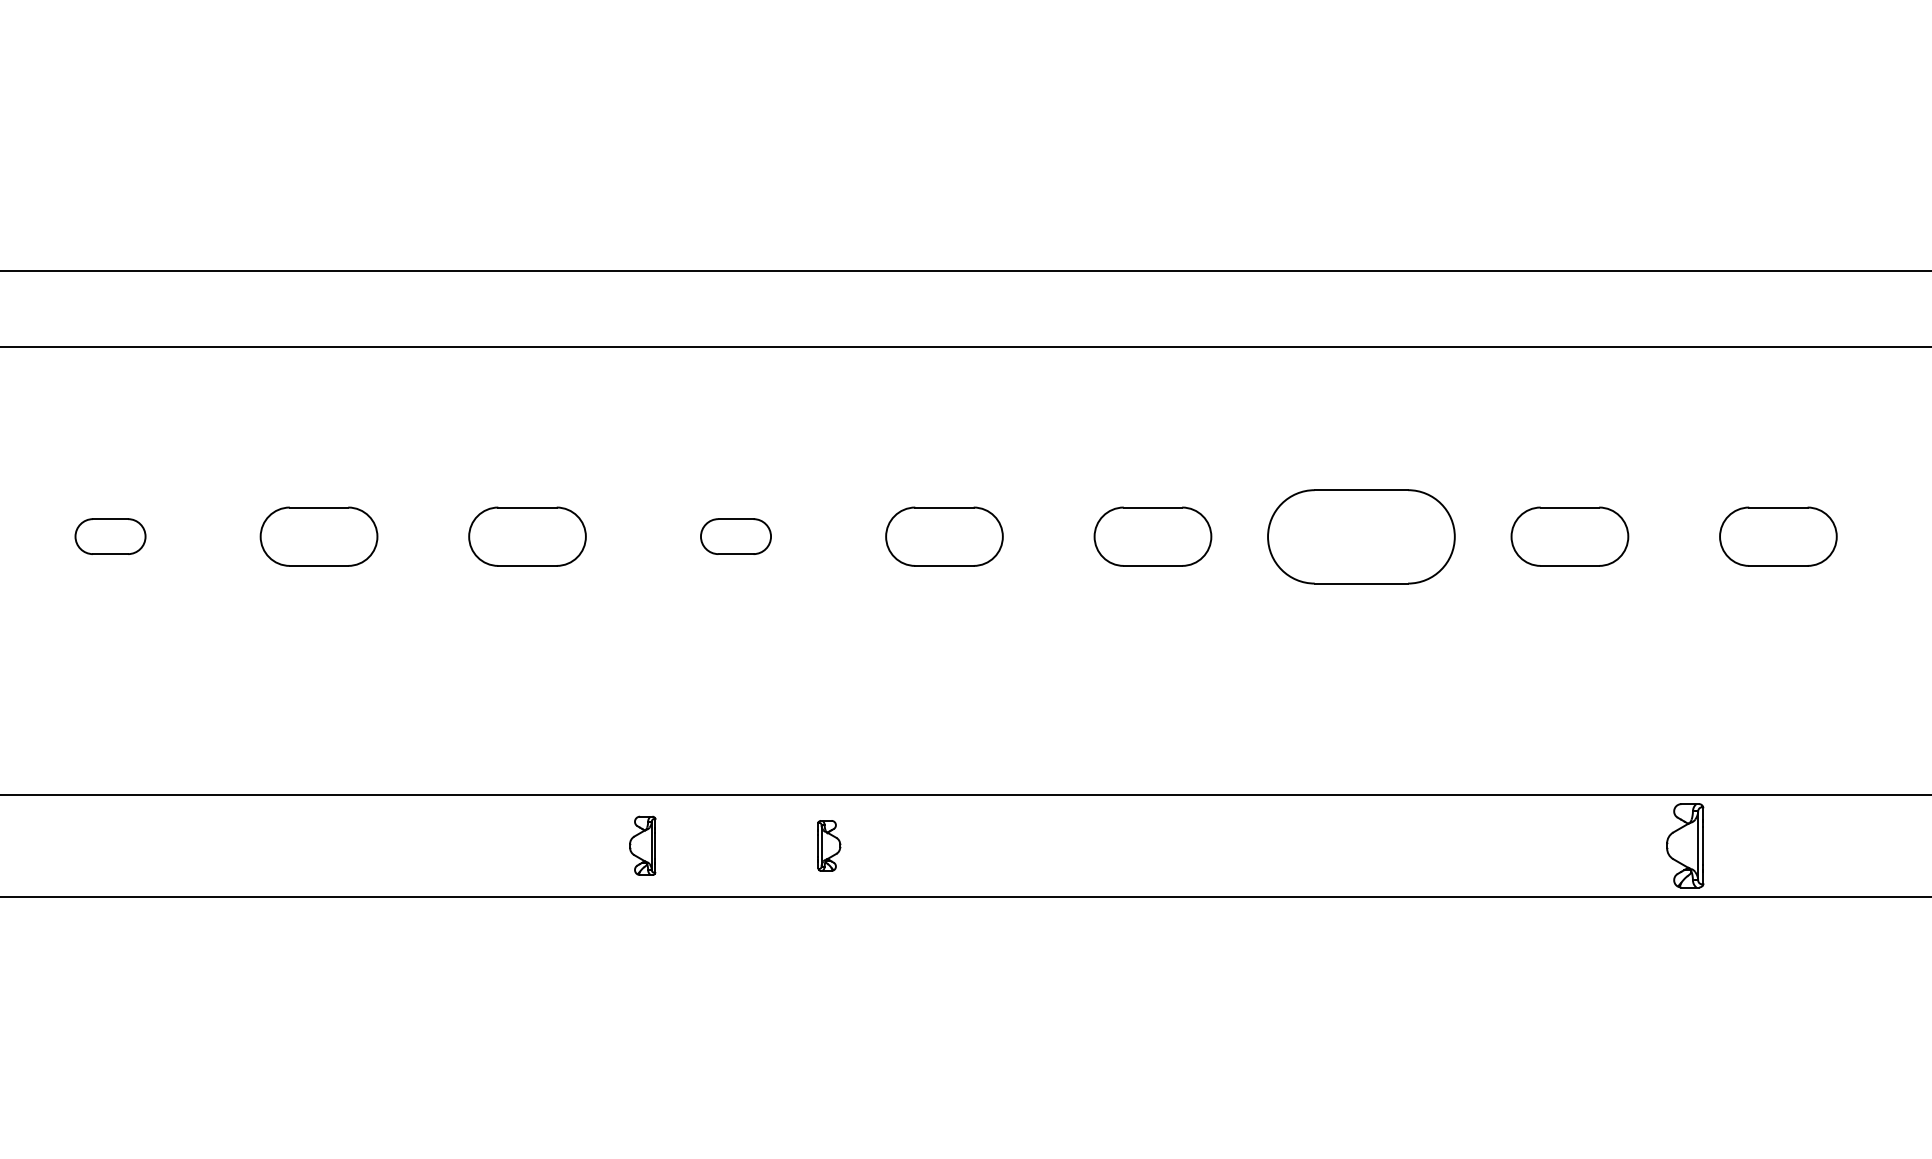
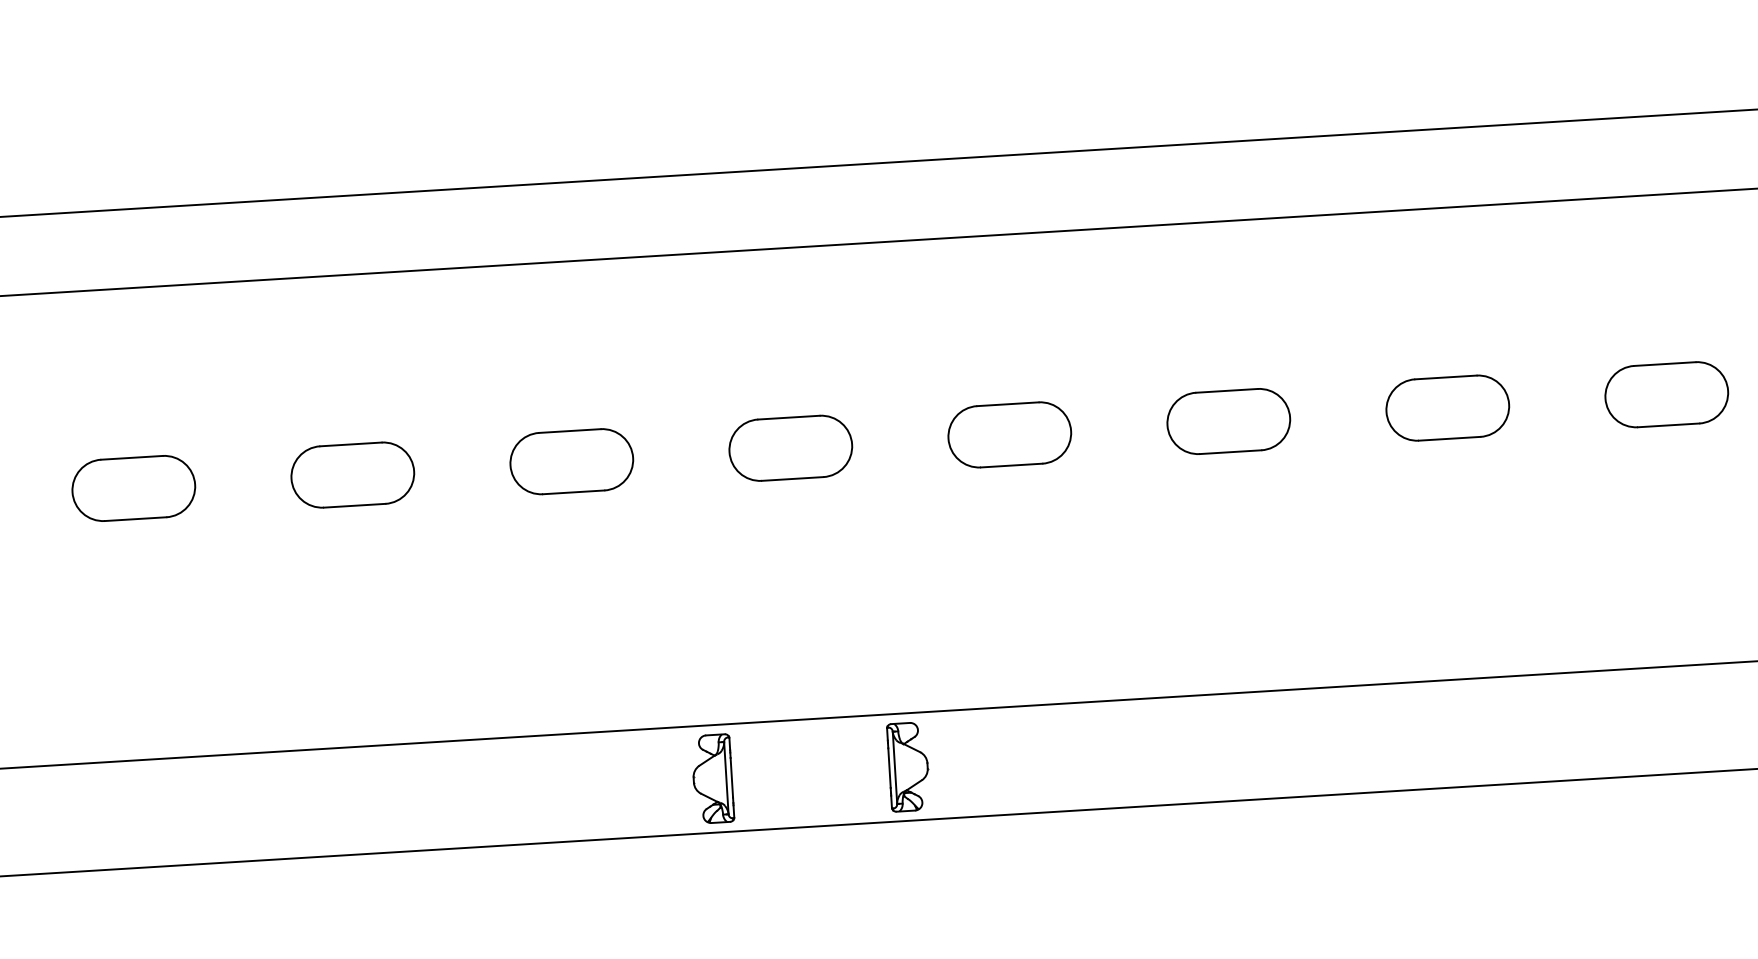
part: (110, 536) -> (133, 488), size x1.67
part: (735, 536) -> (790, 448), size x1.67
part: (1361, 536) -> (1447, 407), size x0.62
part: (642, 845) -> (712, 778), size x1.43
part: (829, 845) -> (908, 766), size x1.67

